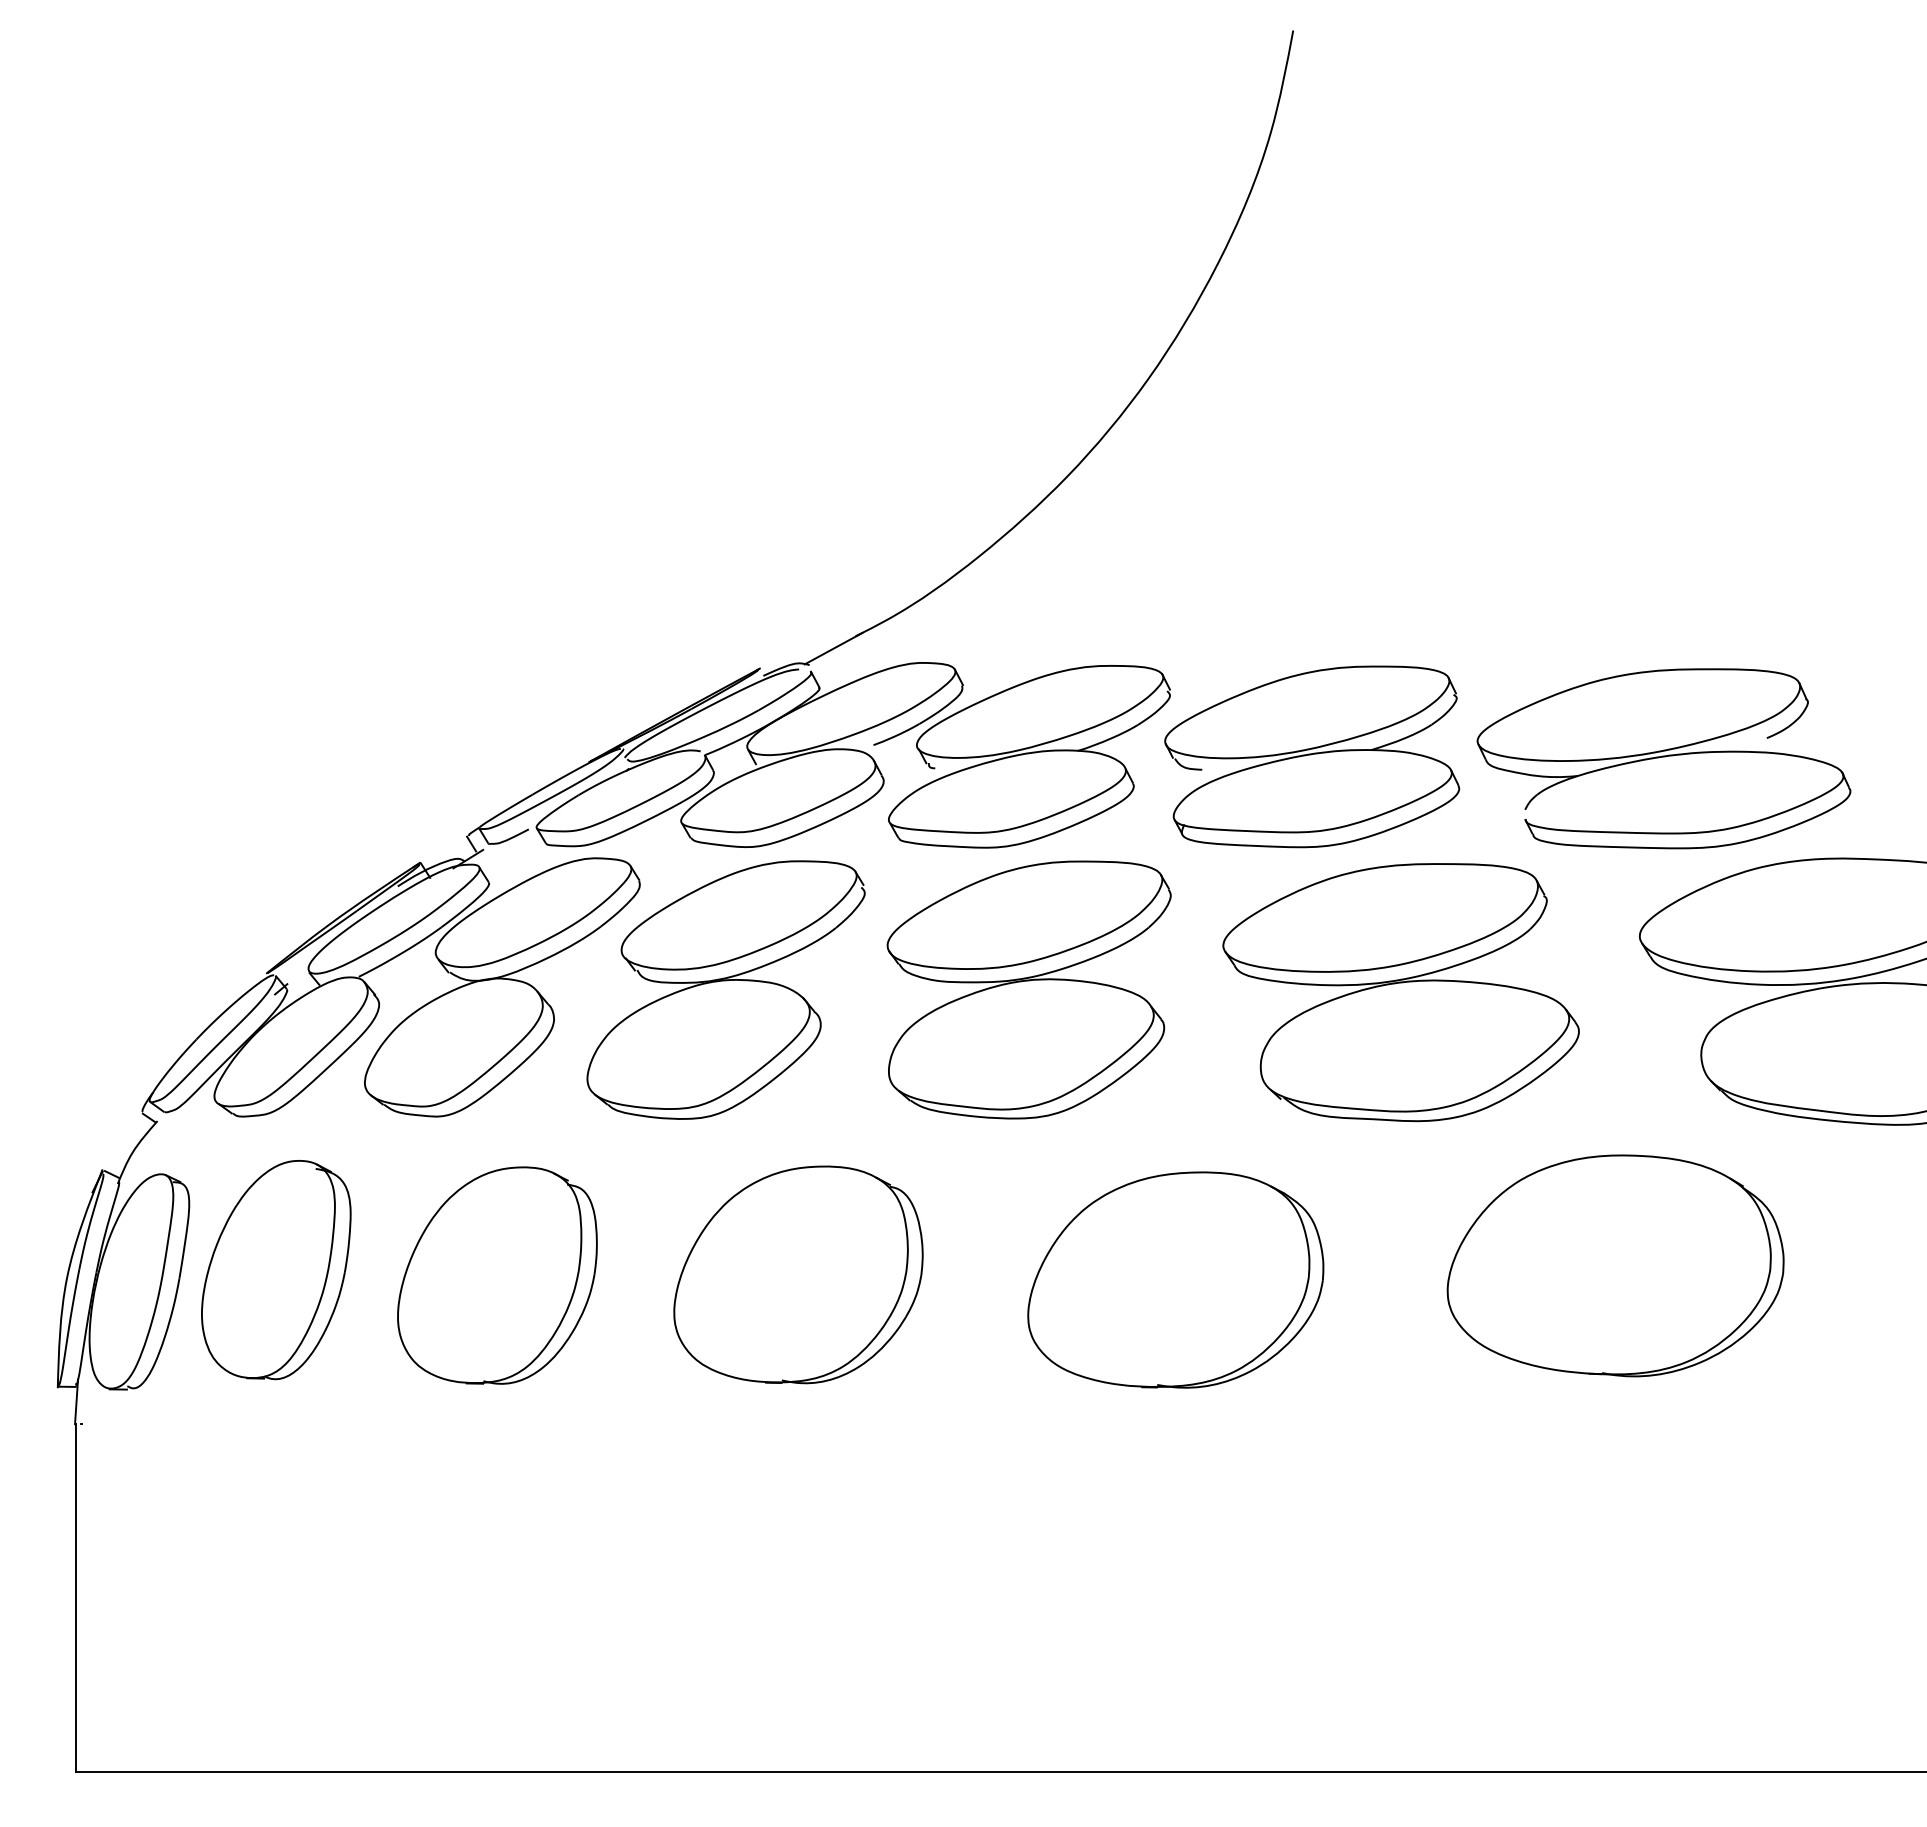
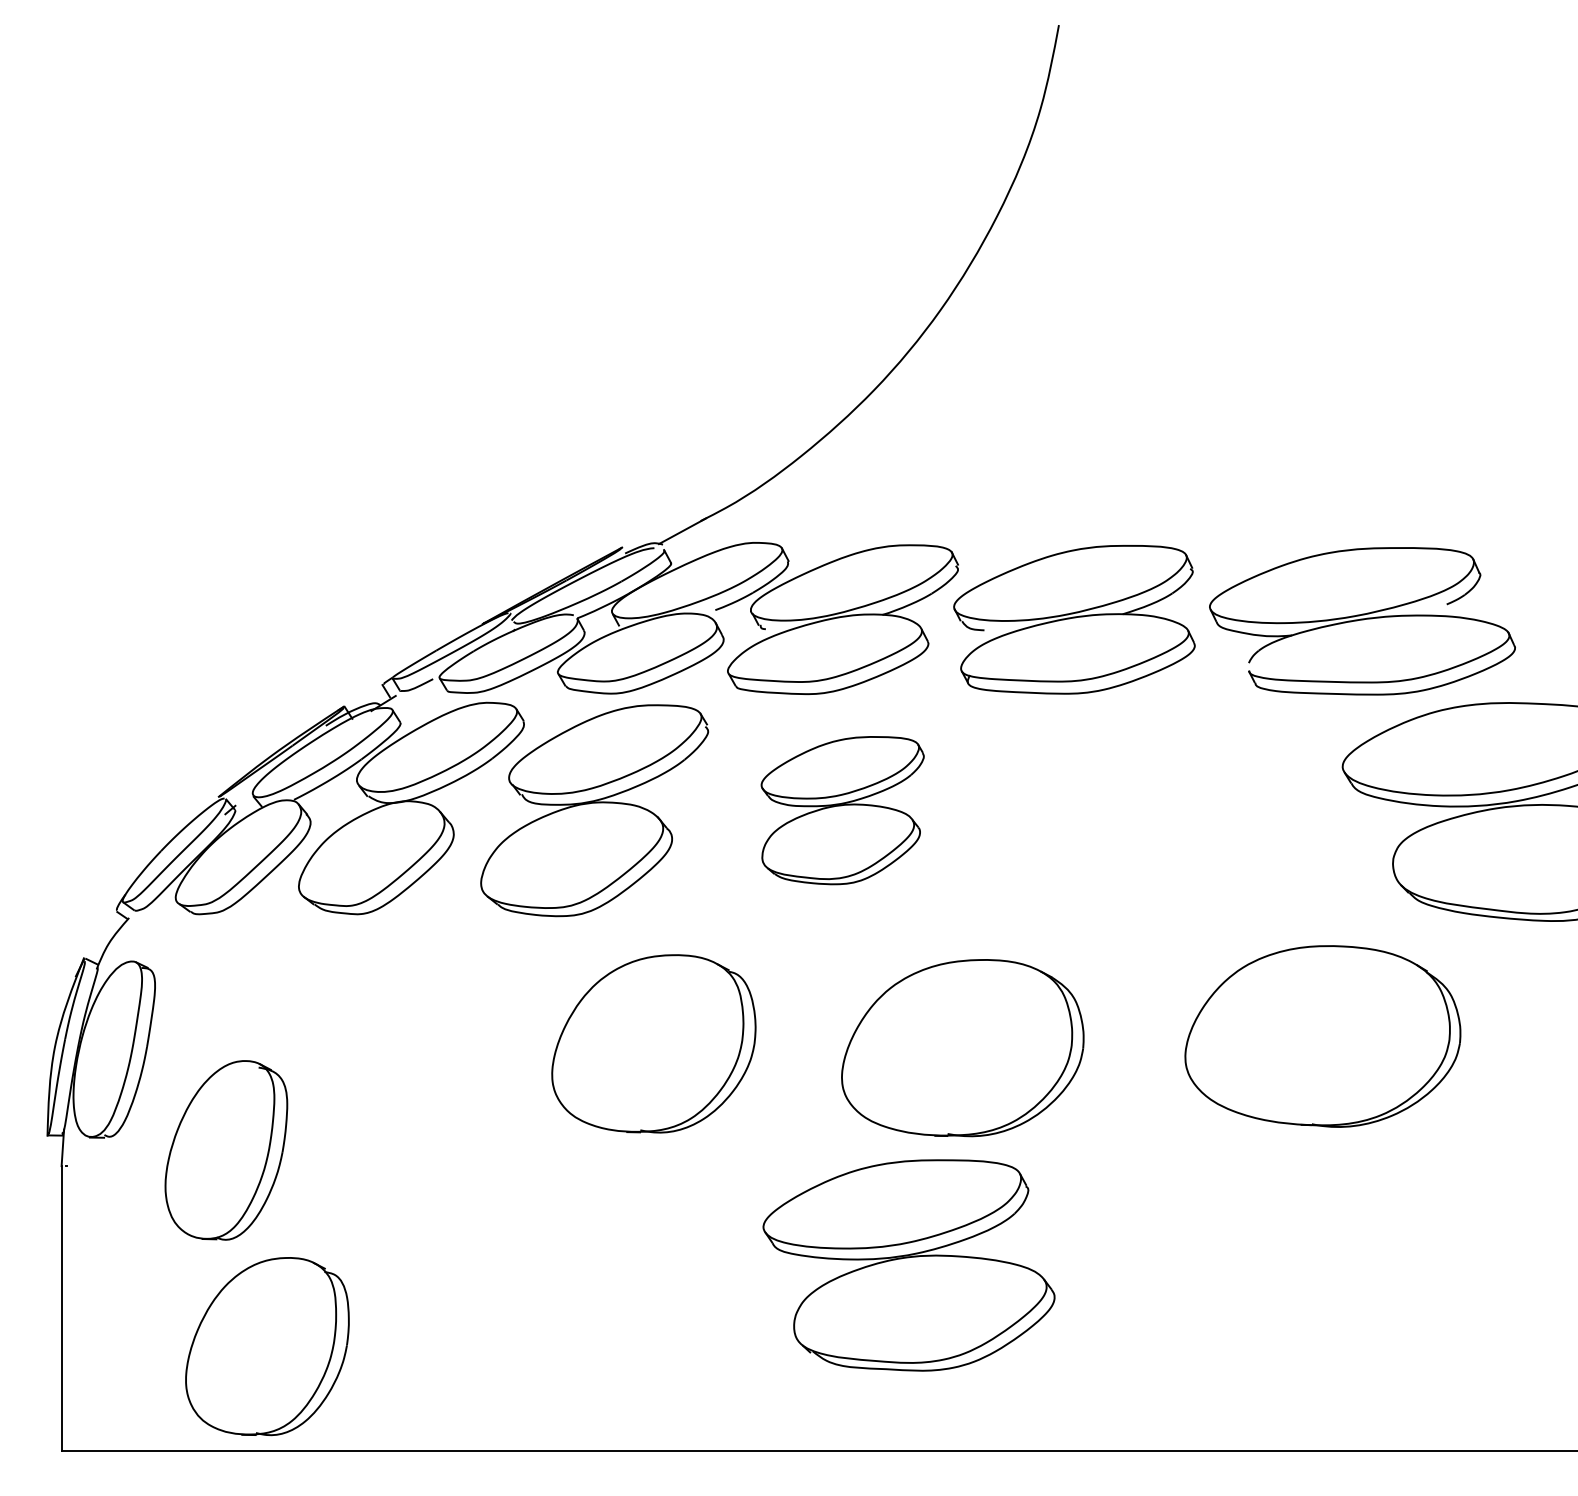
part: (1028, 989) -> (842, 810), size x0.7
part: (1400, 992) -> (908, 1265), moved
part: (276, 1270) -> (226, 1150), moved
part: (497, 1275) -> (267, 1346), moved

